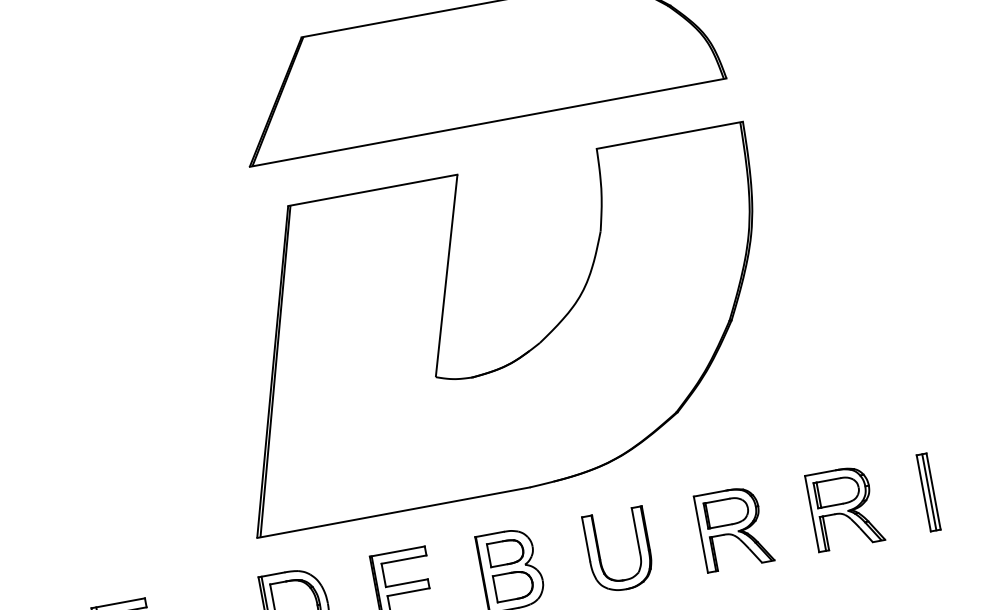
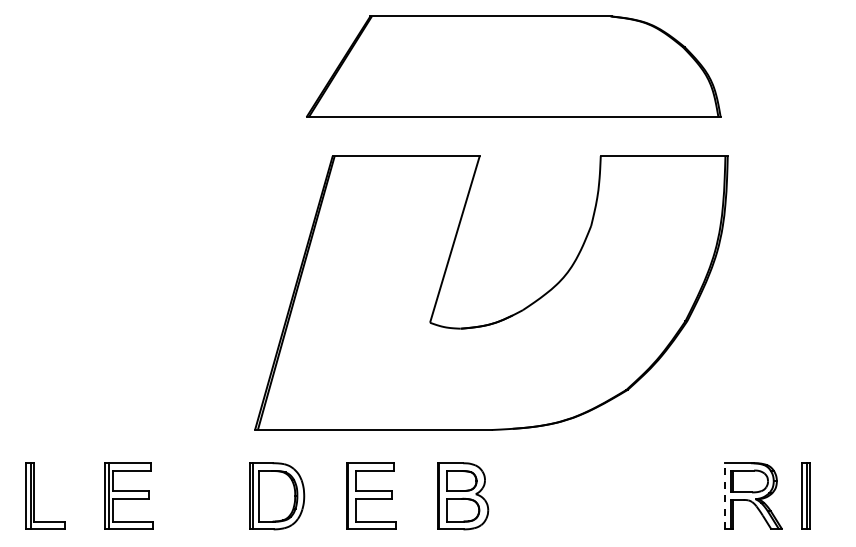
part: (927, 491) -> (805, 495), moved
line: (811, 513) -> (724, 495), solid -> dashed
part: (733, 527) -> (656, 495), removed
part: (600, 553) -> (540, 496), removed

